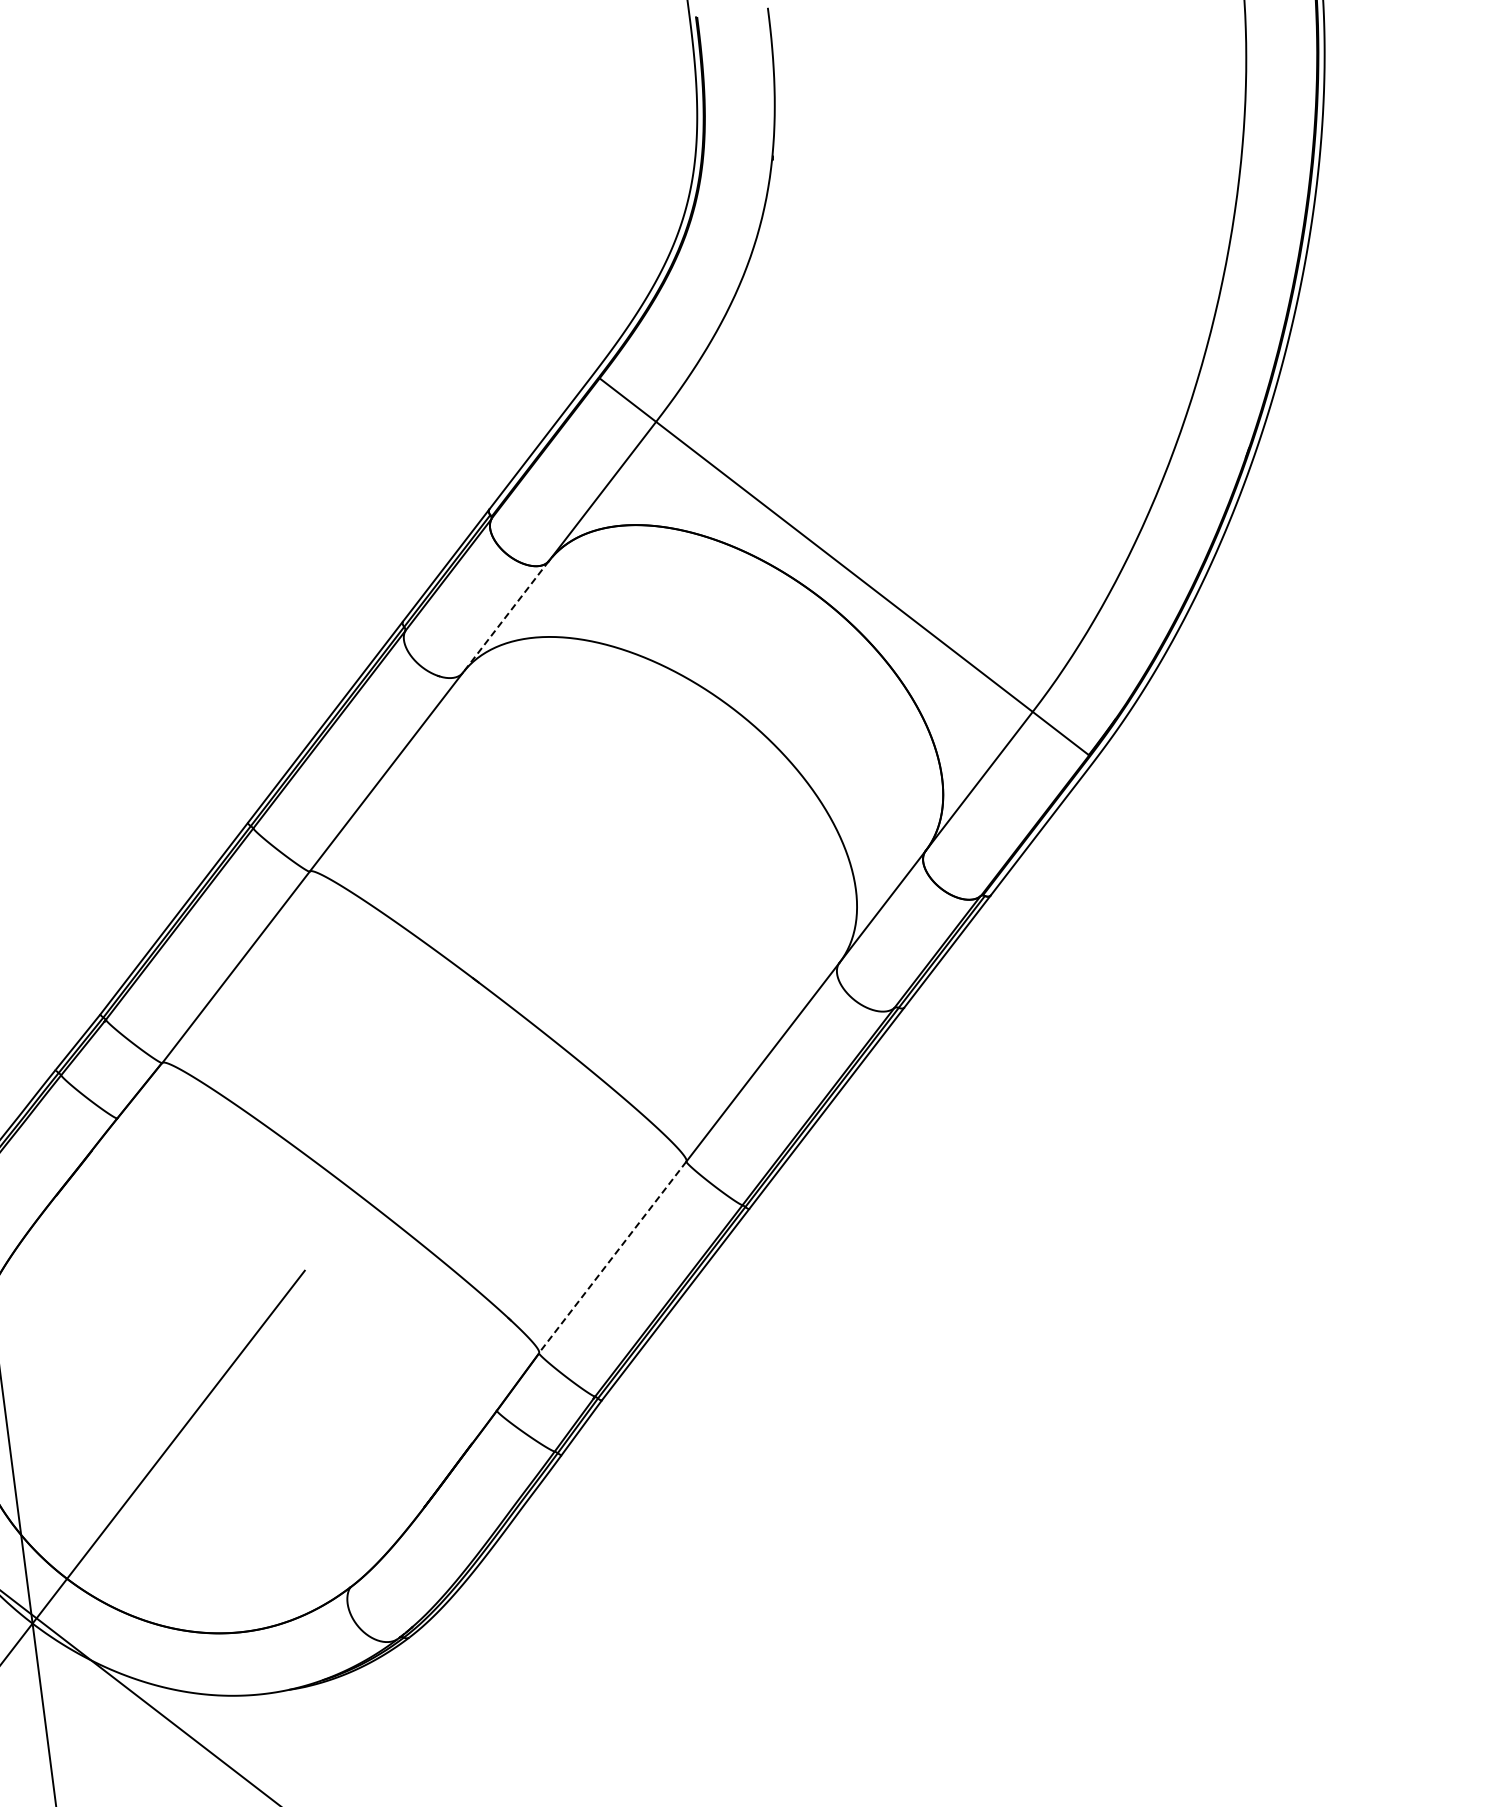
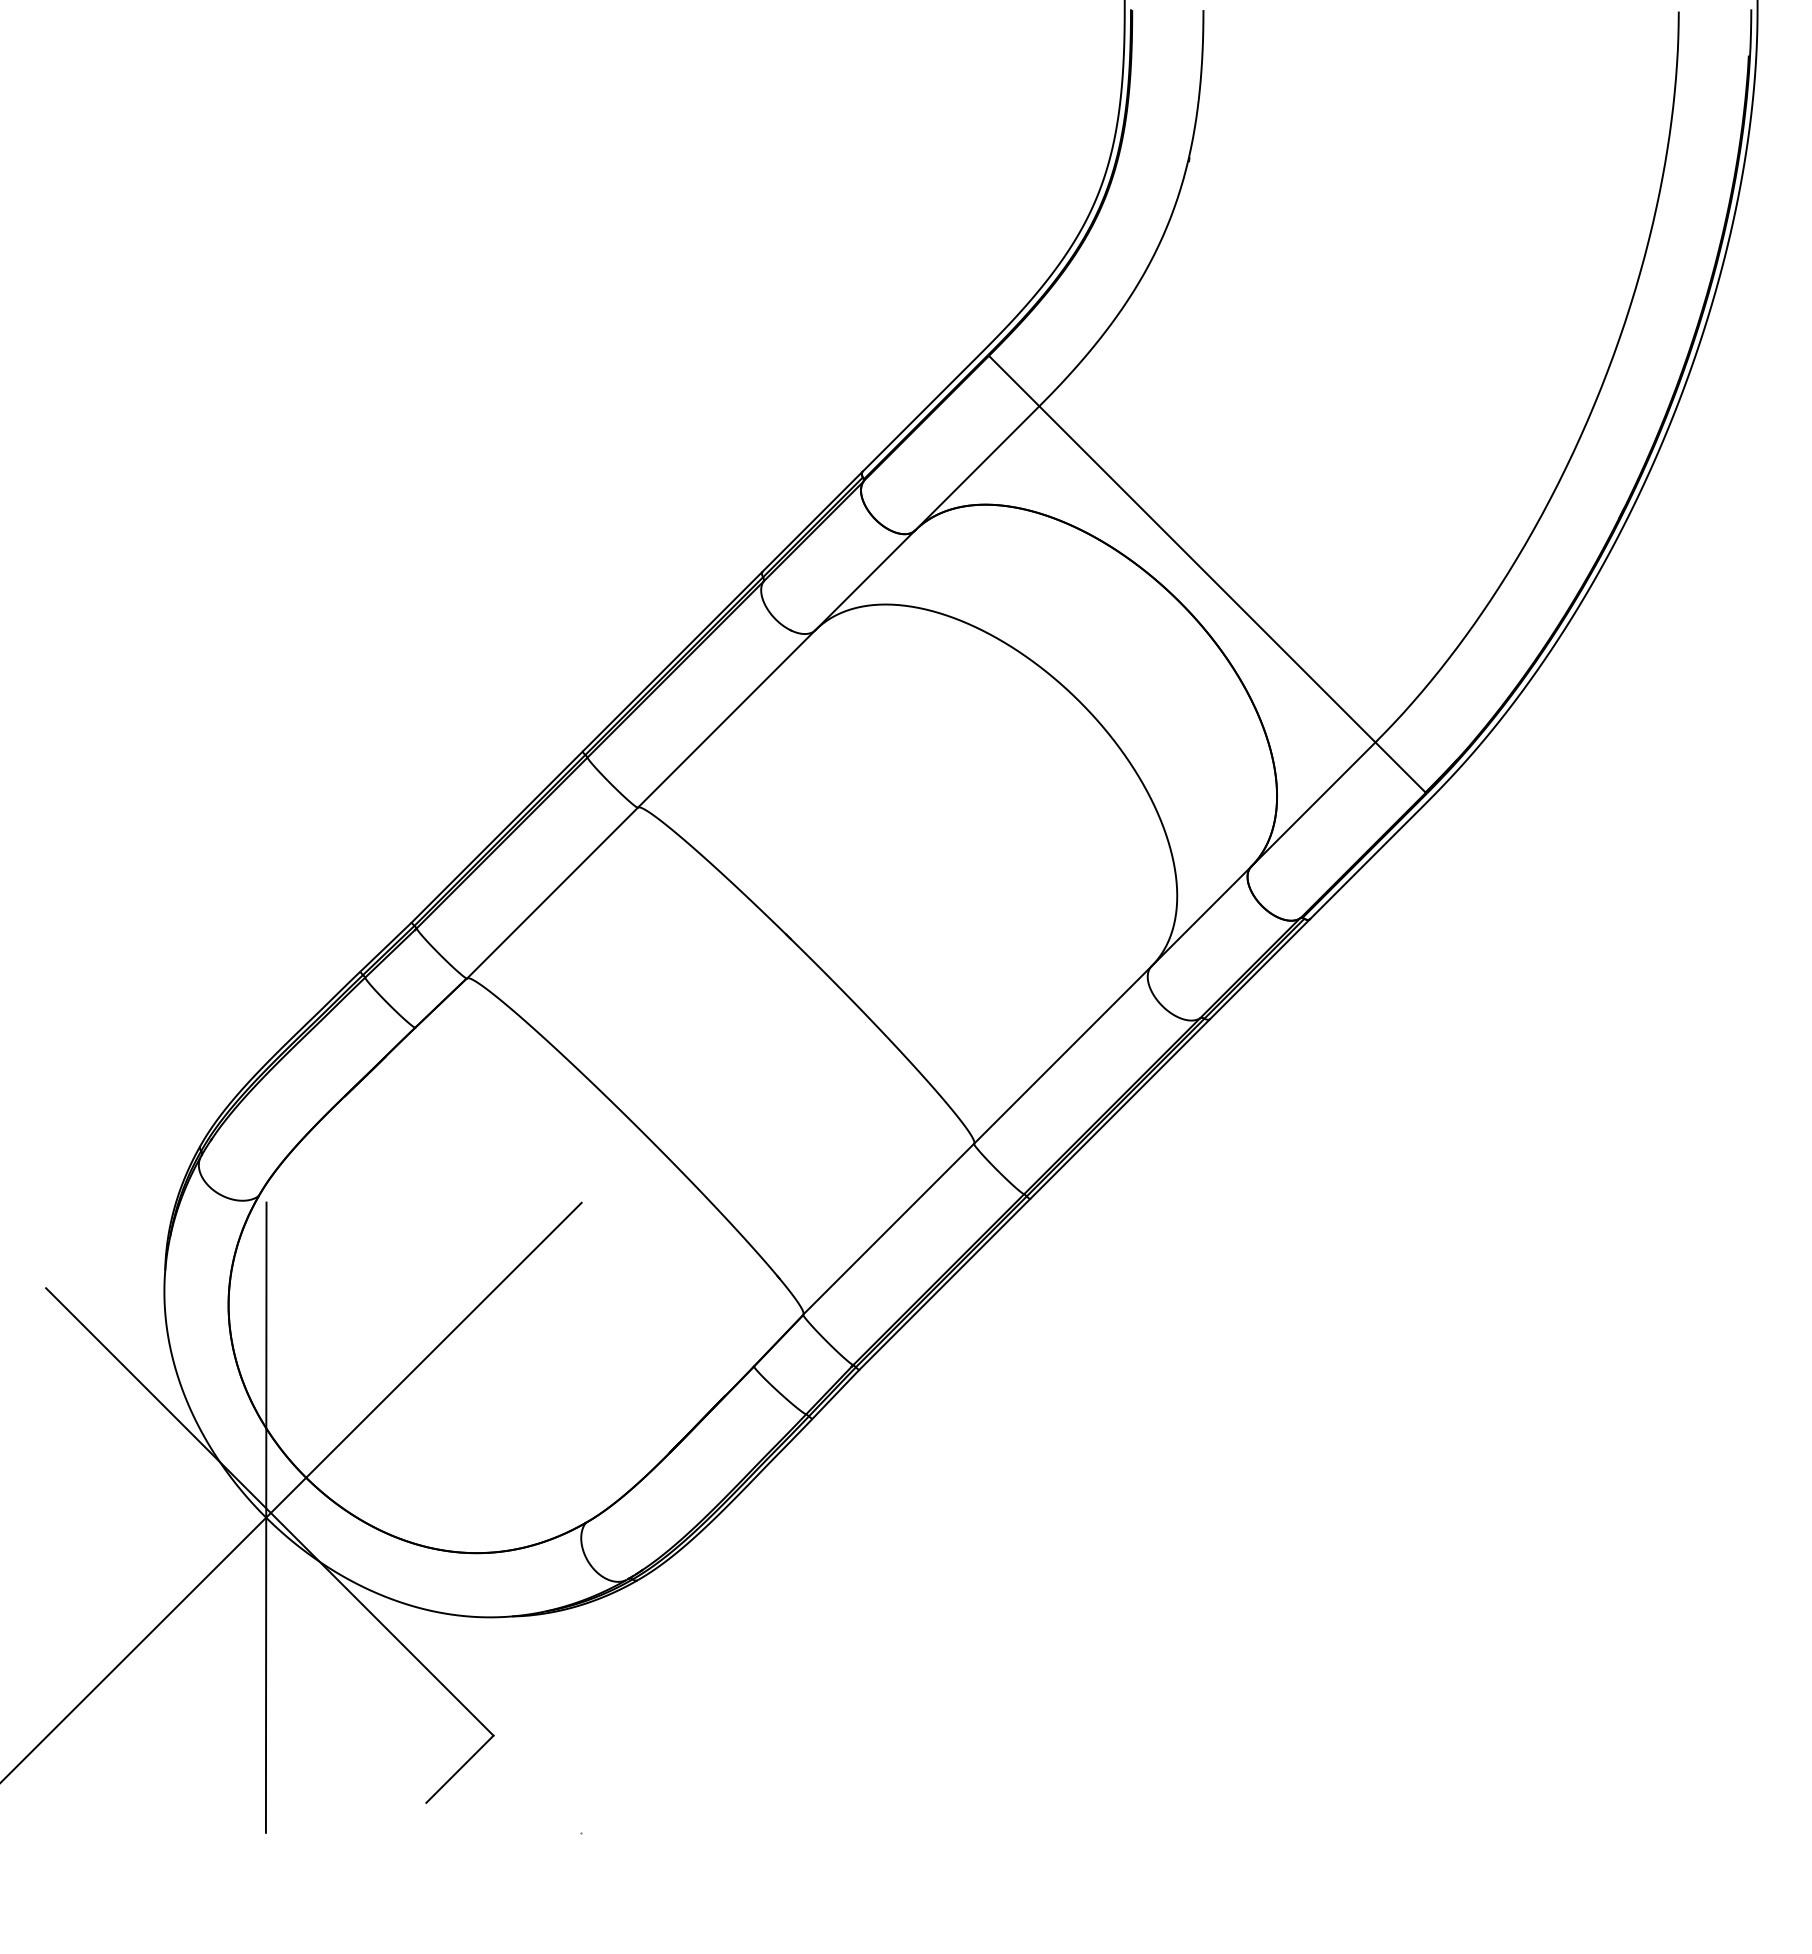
line: (506, 617) -> (865, 580), dashed -> solid
line: (612, 1257) -> (888, 1229), dashed -> solid

